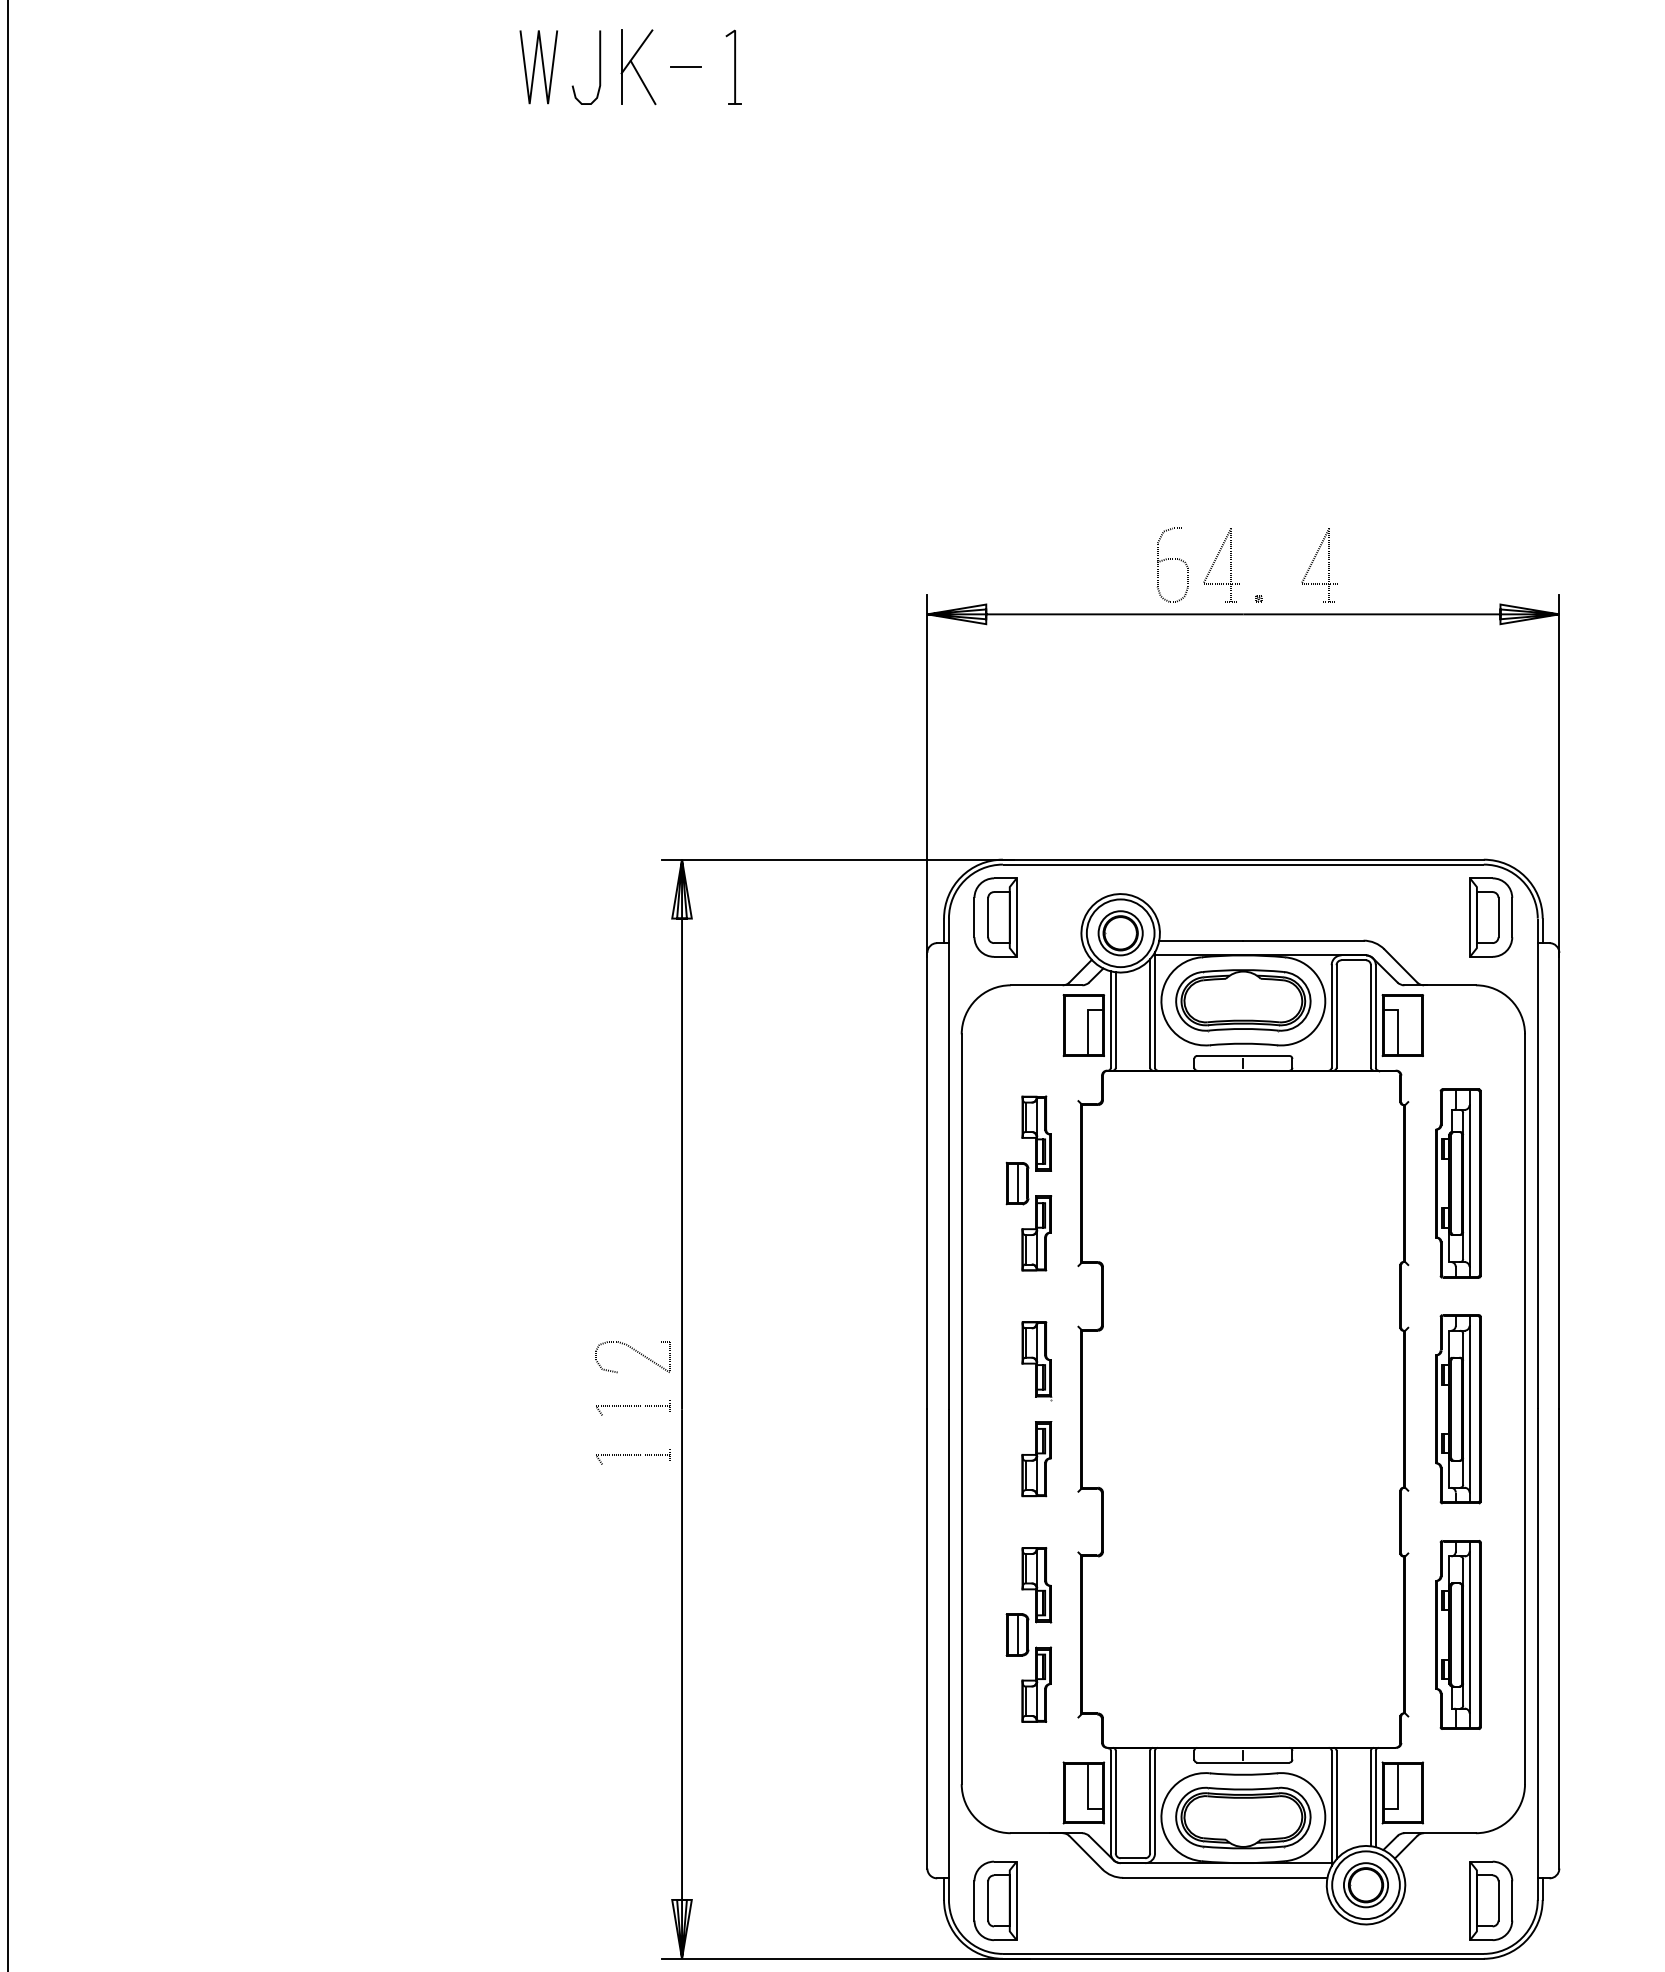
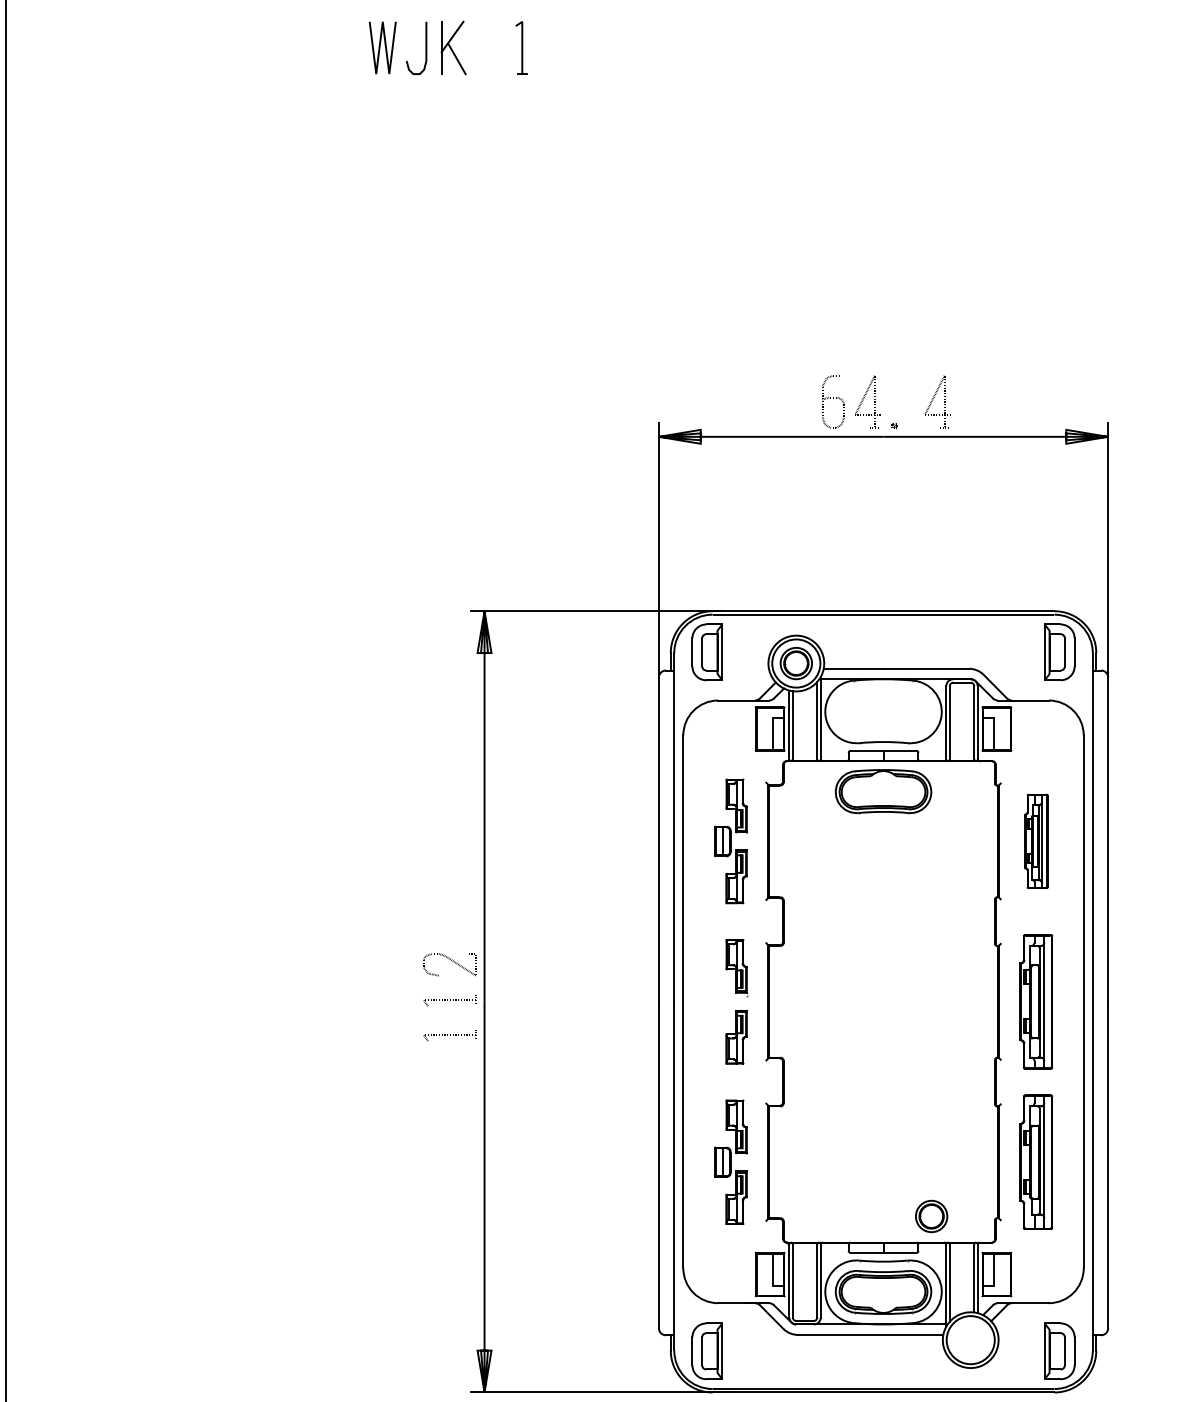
line: (685, 67) -> (487, 48), removed
part: (1243, 1000) -> (883, 791), moved
part: (1458, 1183) -> (1036, 841), size x0.7
part: (1365, 1885) -> (931, 1216), moved

